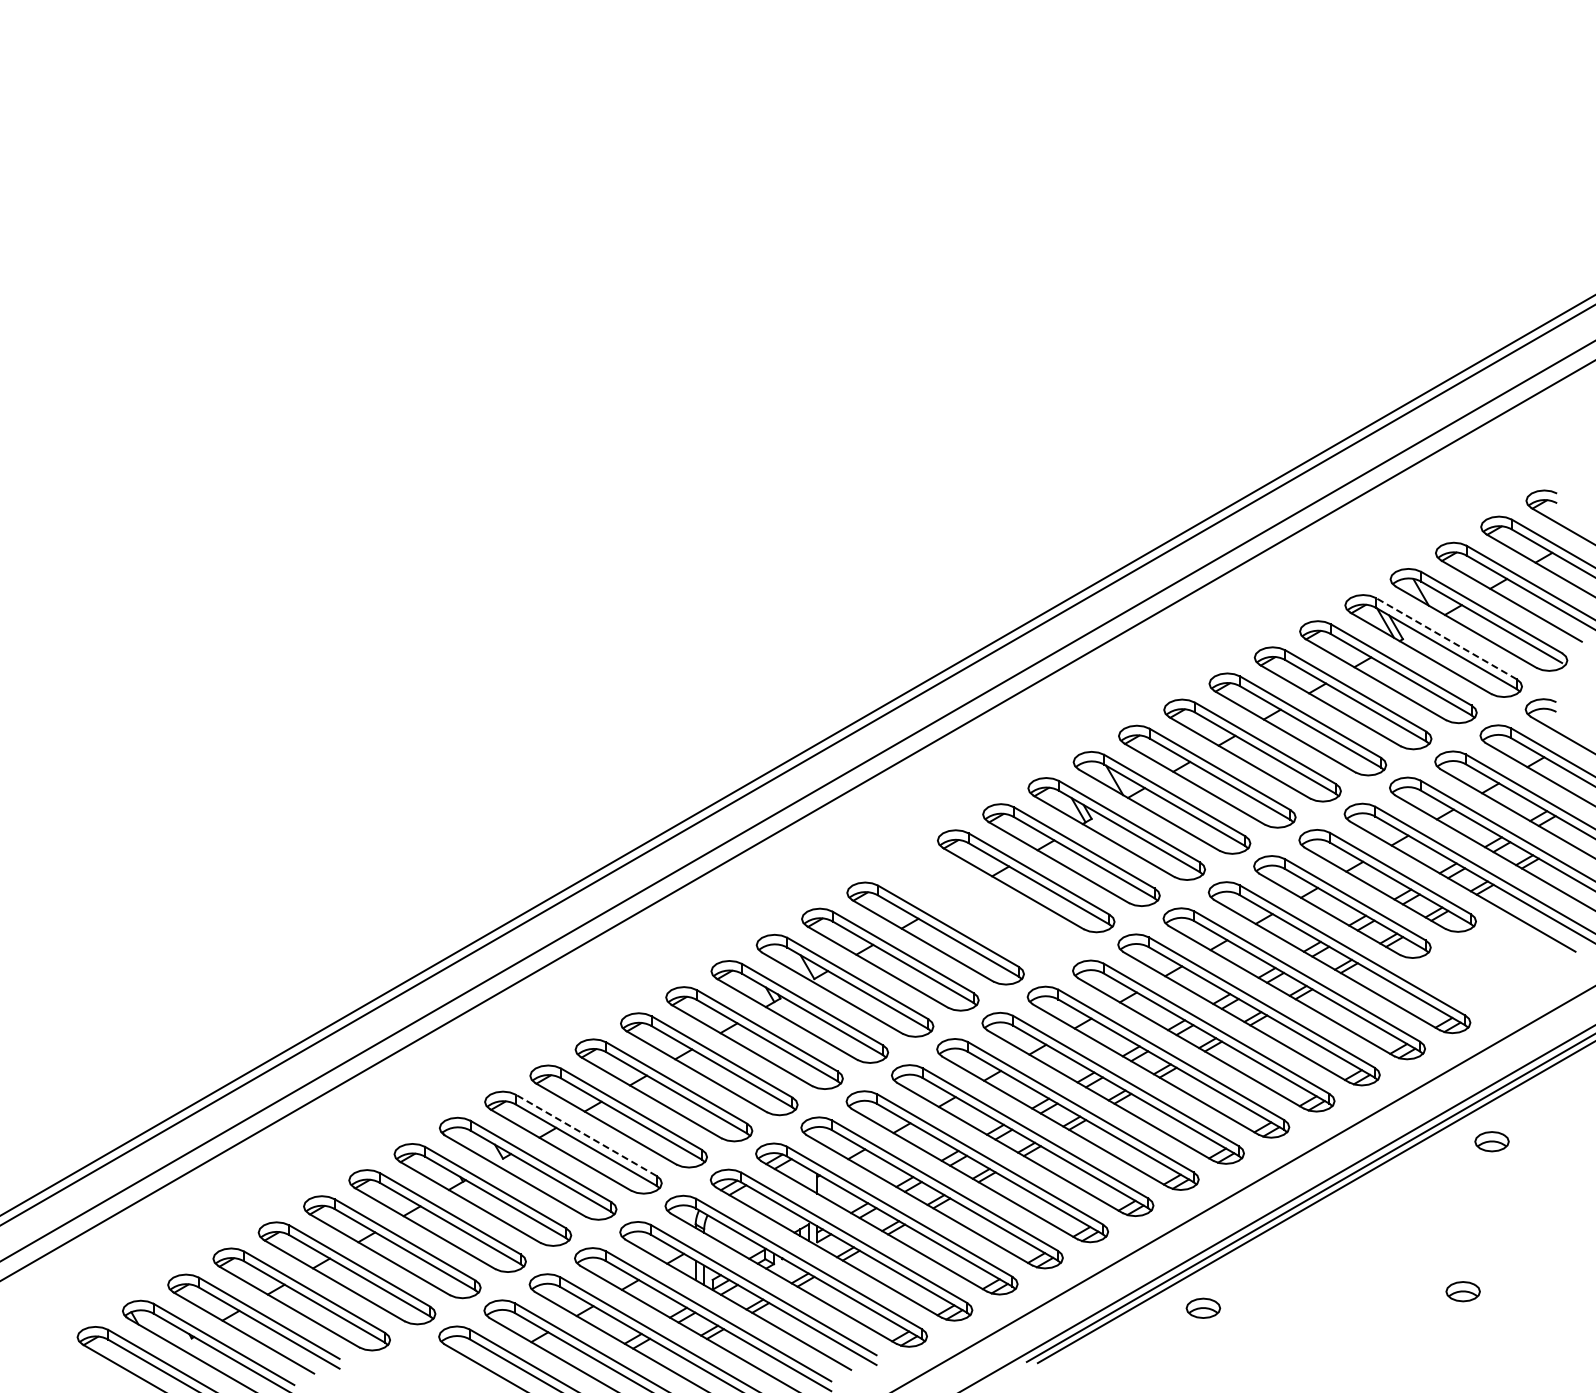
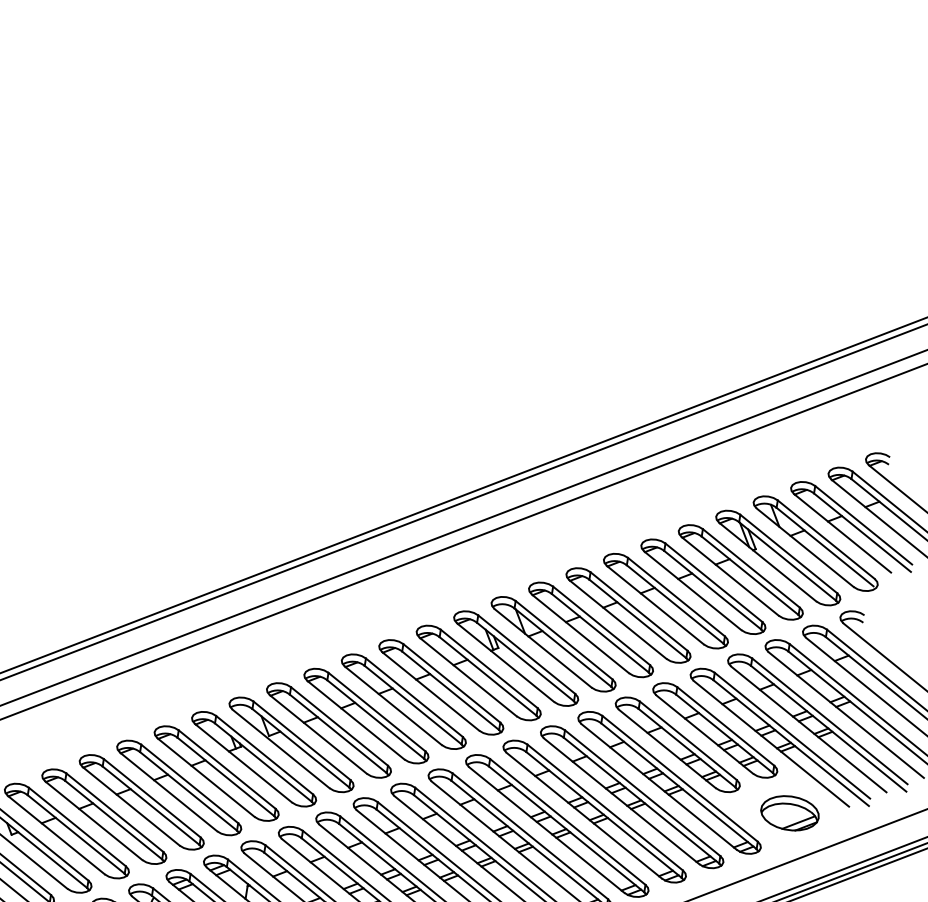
line: (1445, 638) -> (788, 553), dashed -> solid
part: (980, 907) -> (403, 701), added
part: (1500, 971) -> (789, 812), added
line: (585, 1135) -> (76, 827), dashed -> solid

